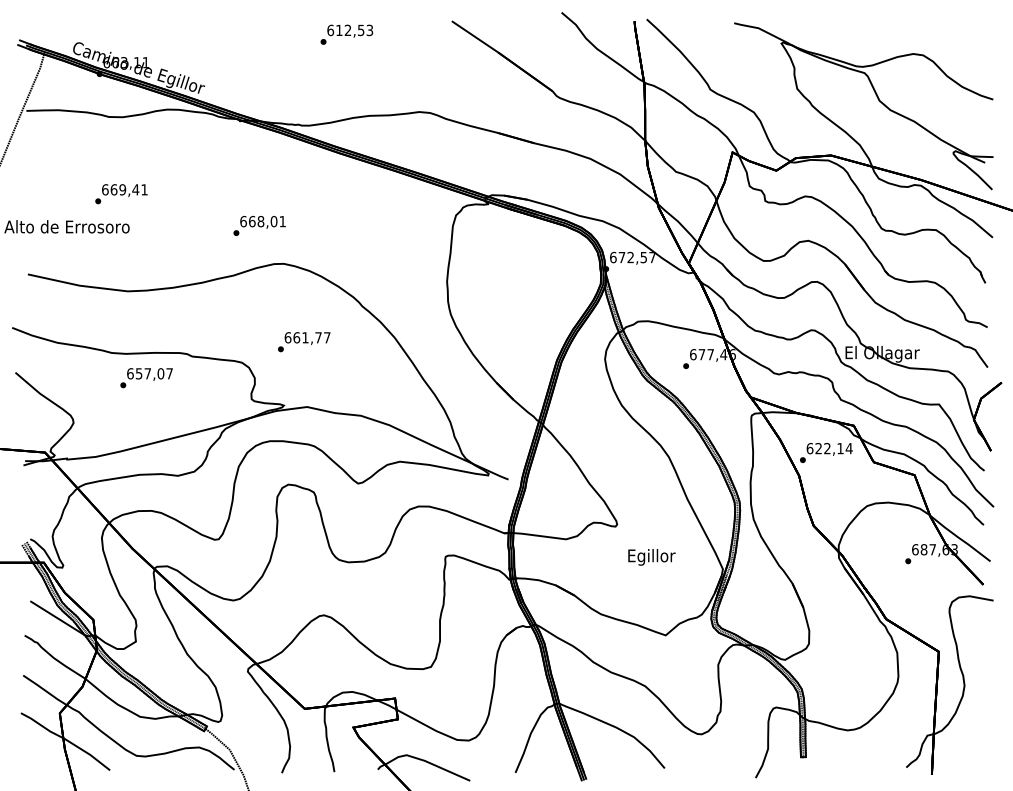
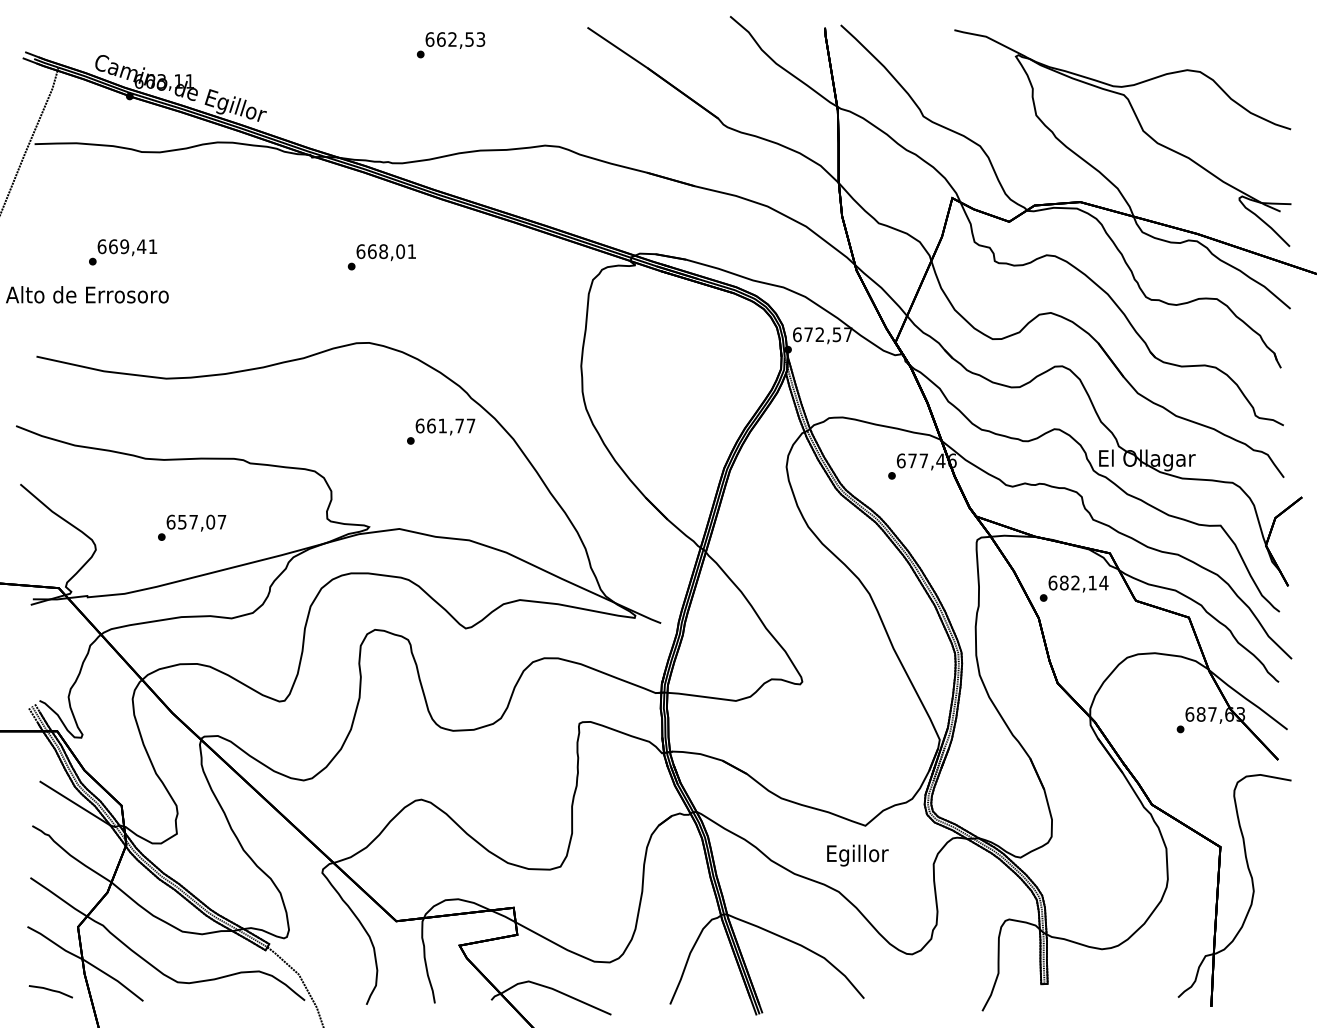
text: (339, 30) -> (441, 39), 612,53 -> 662,53
text: (121, 194) -> (123, 252), moved
text: (259, 225) -> (381, 256), moved
text: (304, 342) -> (441, 432), moved
text: (146, 378) -> (191, 528), moved
text: (818, 448) -> (1063, 582), 622,14 -> 682,14
text: (651, 557) -> (857, 855), moved
line: (38, 762) -> (50, 990), added

